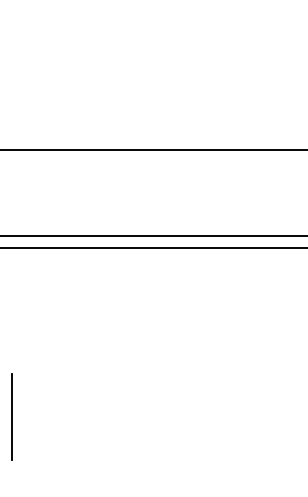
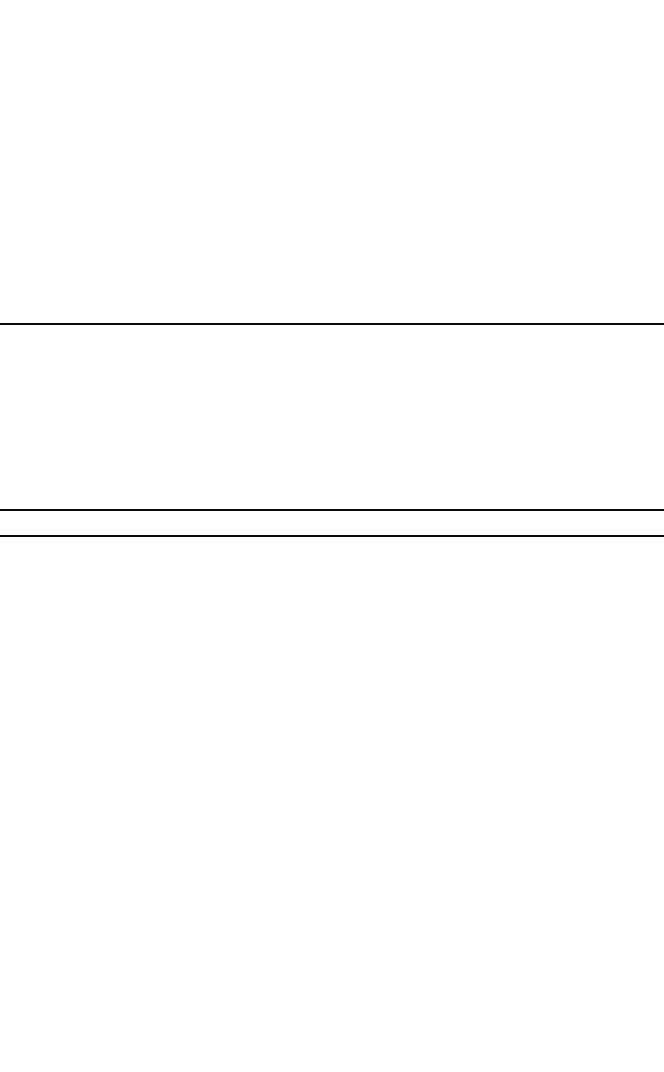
line: (11, 416) -> (24, 898), removed

